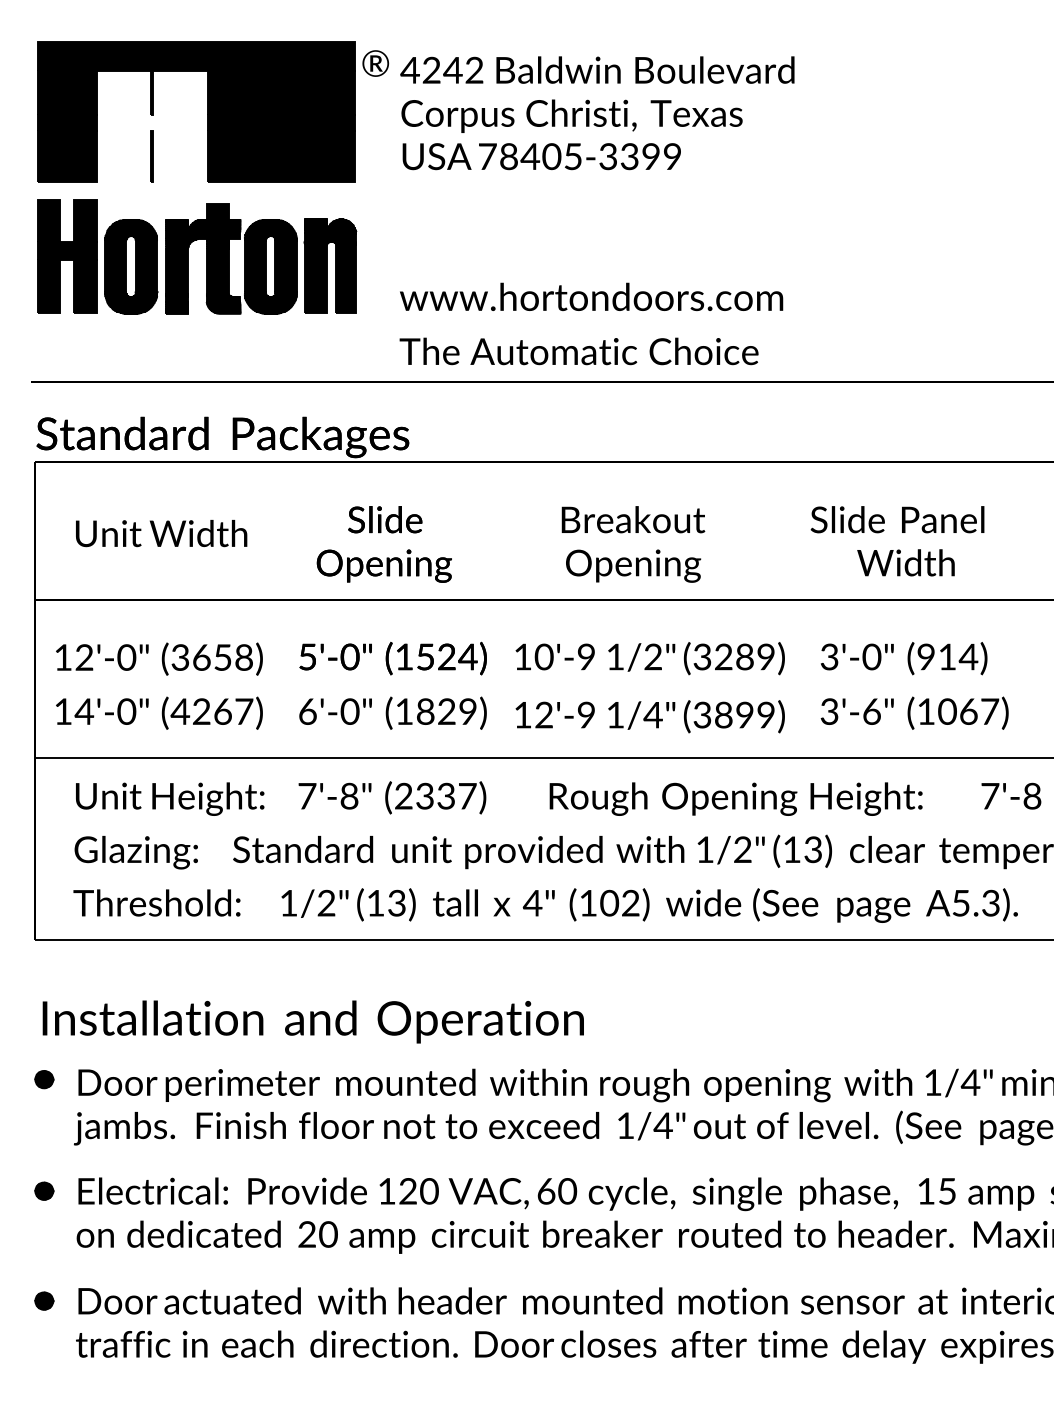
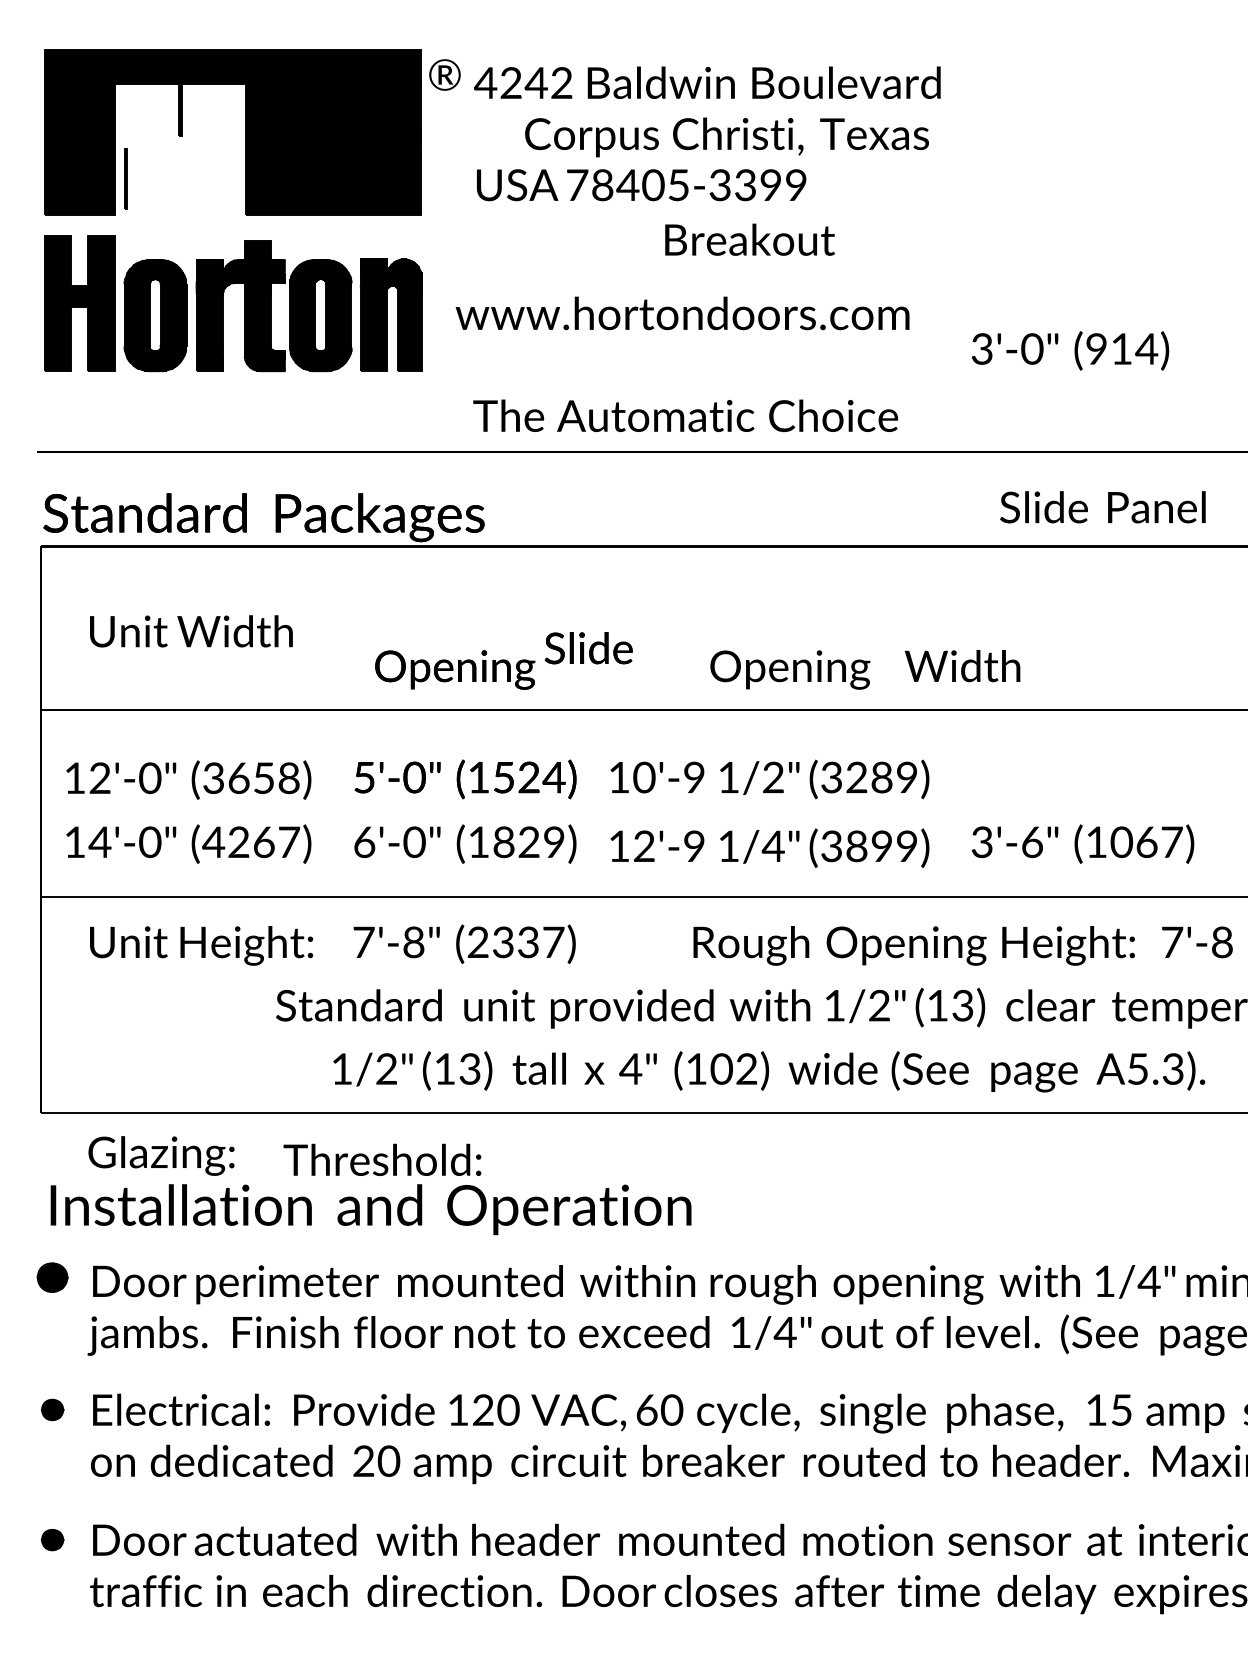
text: (571, 115) -> (726, 136), moved
line: (151, 156) -> (125, 179), moved
text: (591, 296) -> (682, 312), moved
text: (385, 519) -> (589, 647), moved
text: (633, 519) -> (750, 239), moved
text: (897, 519) -> (1102, 507), moved
text: (905, 562) -> (961, 665), moved
text: (633, 565) -> (790, 669), moved
text: (903, 658) -> (1069, 350), moved
text: (735, 798) -> (913, 945), moved
text: (135, 852) -> (160, 1155), moved
text: (156, 902) -> (381, 1159), moved
part: (44, 1079) -> (52, 1277), size x1.4

